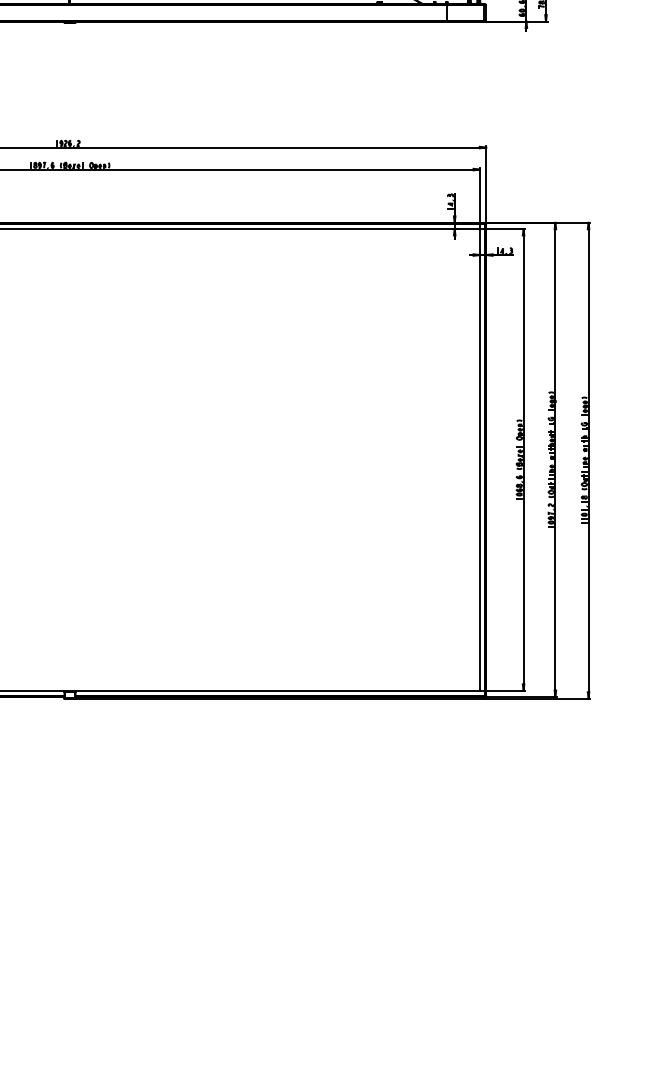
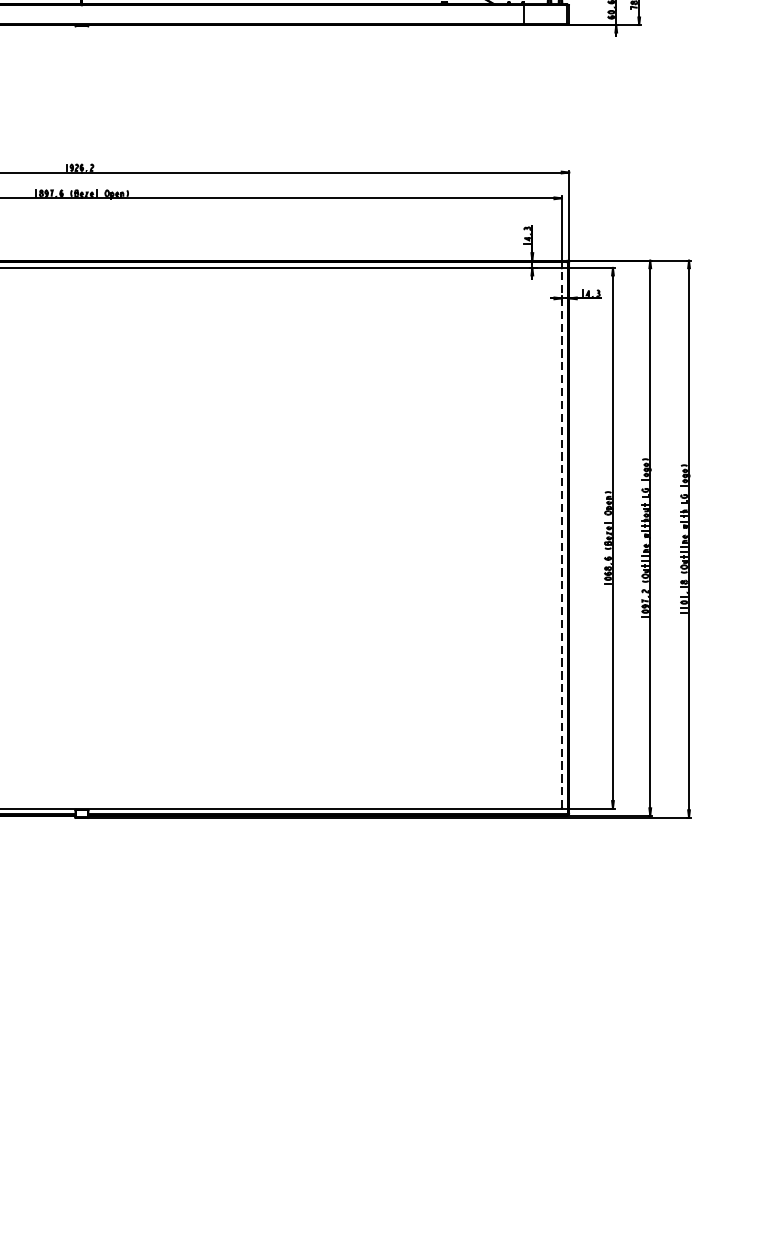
line: (480, 459) -> (562, 537), solid -> dashed

